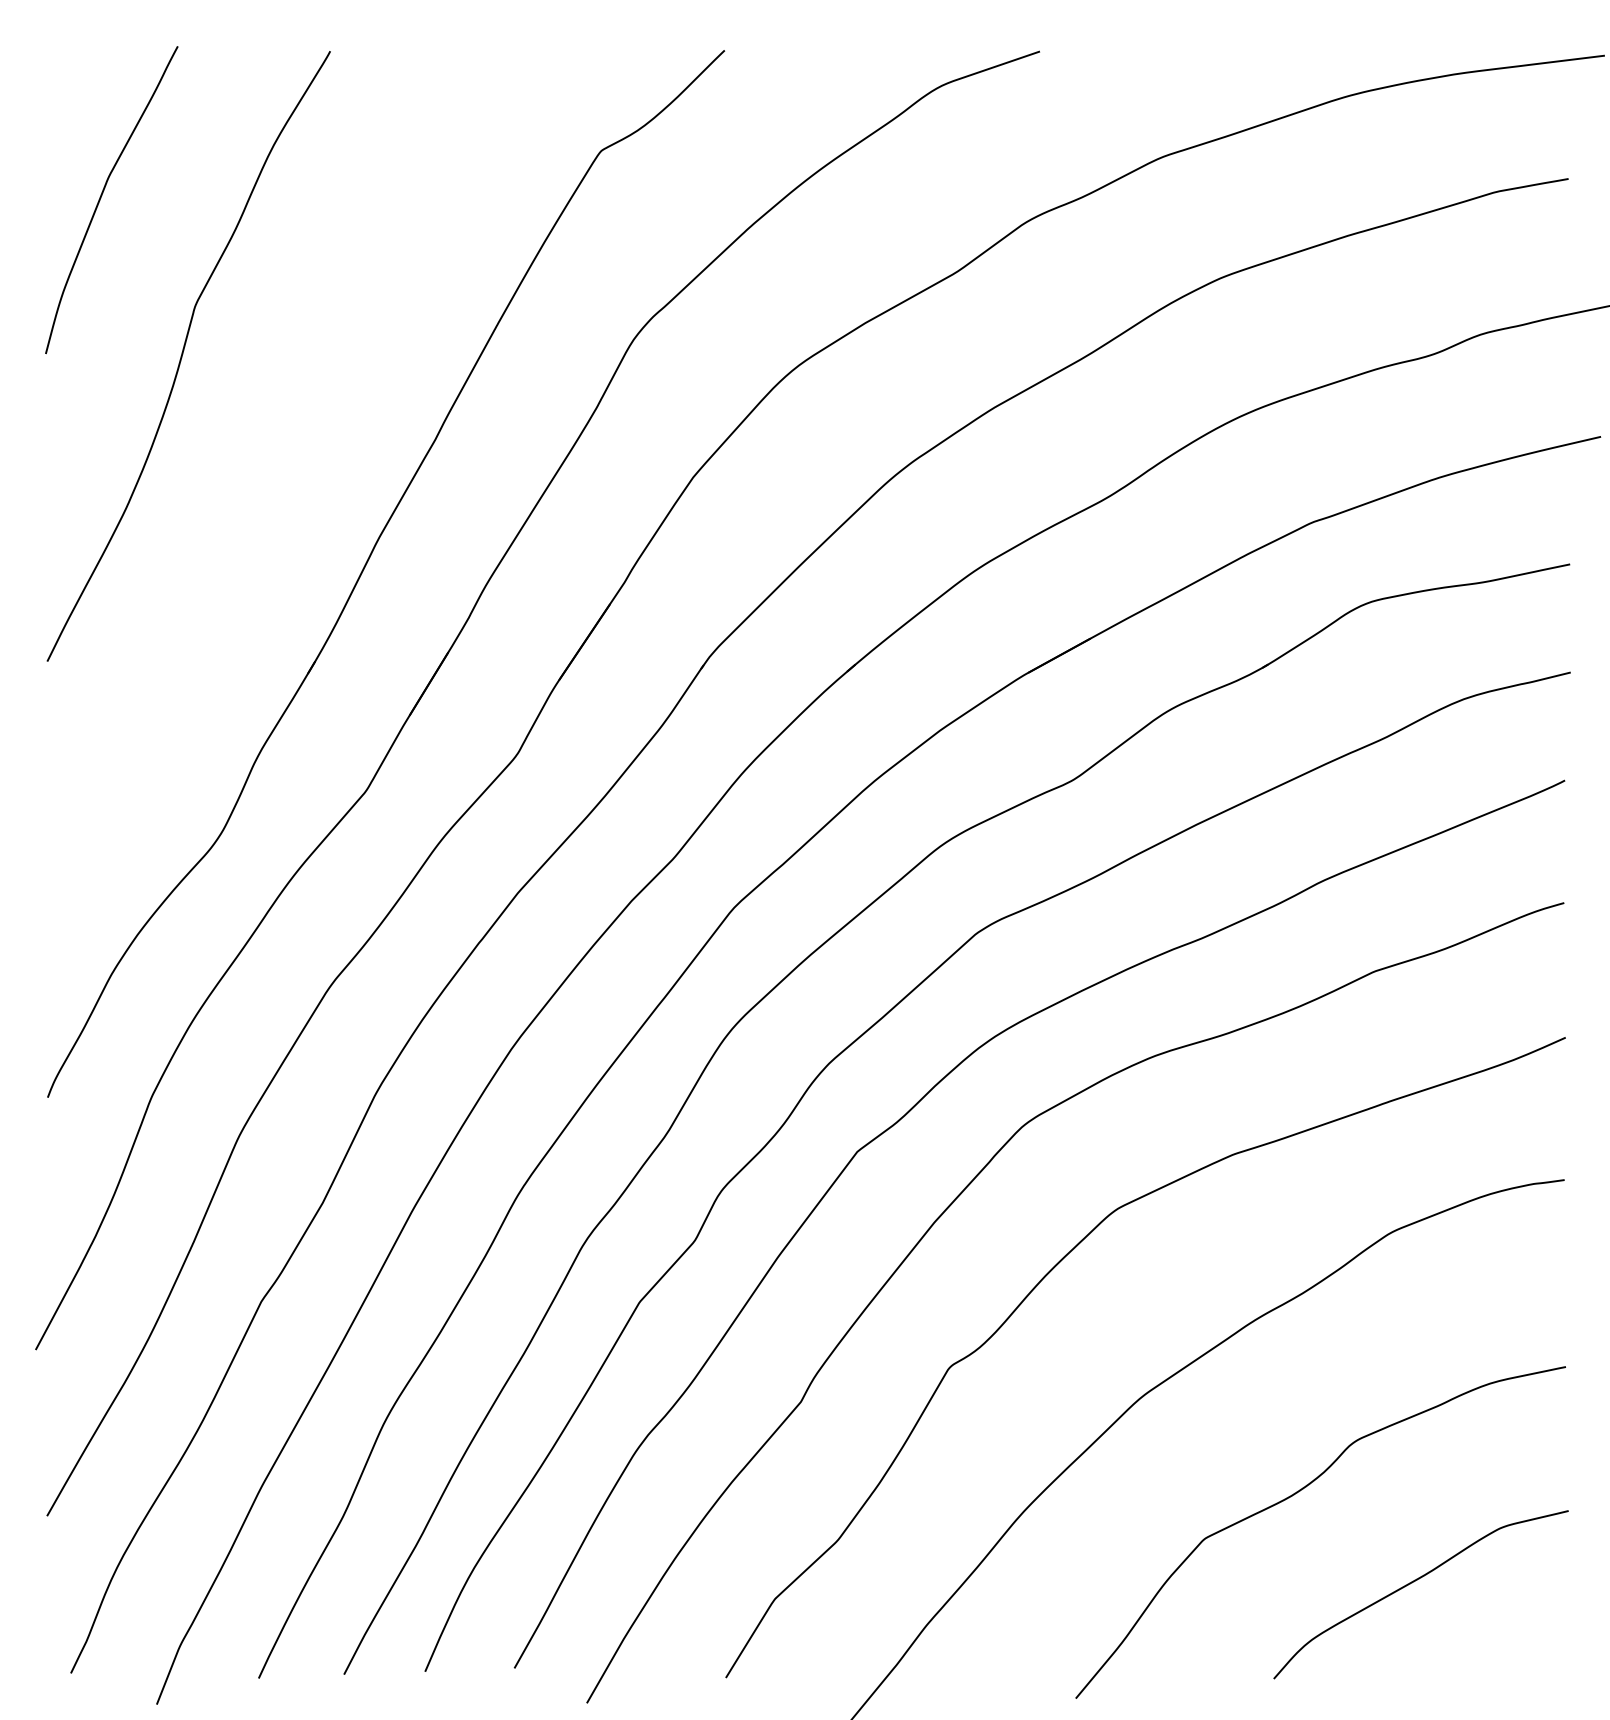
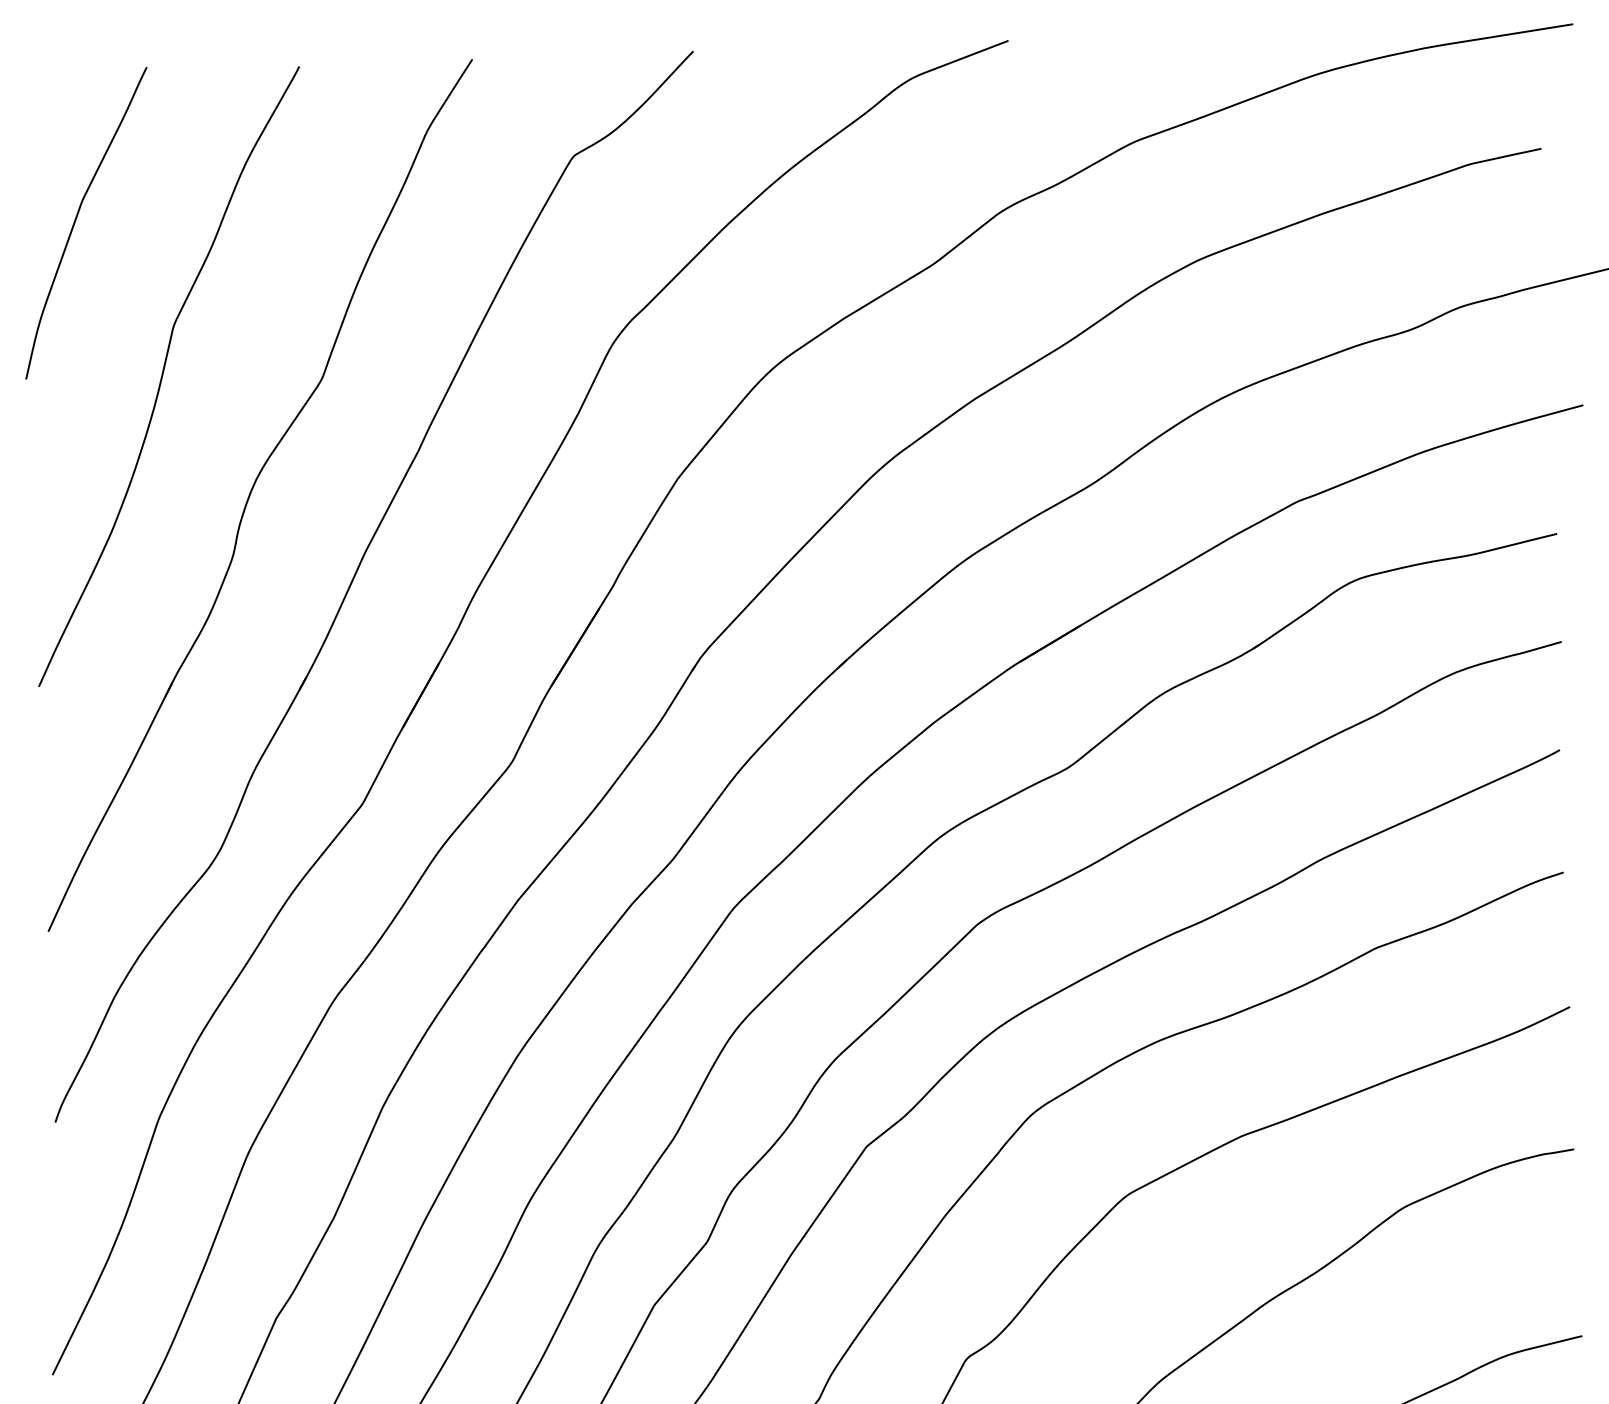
part: (267, 474) -> (252, 491), added

